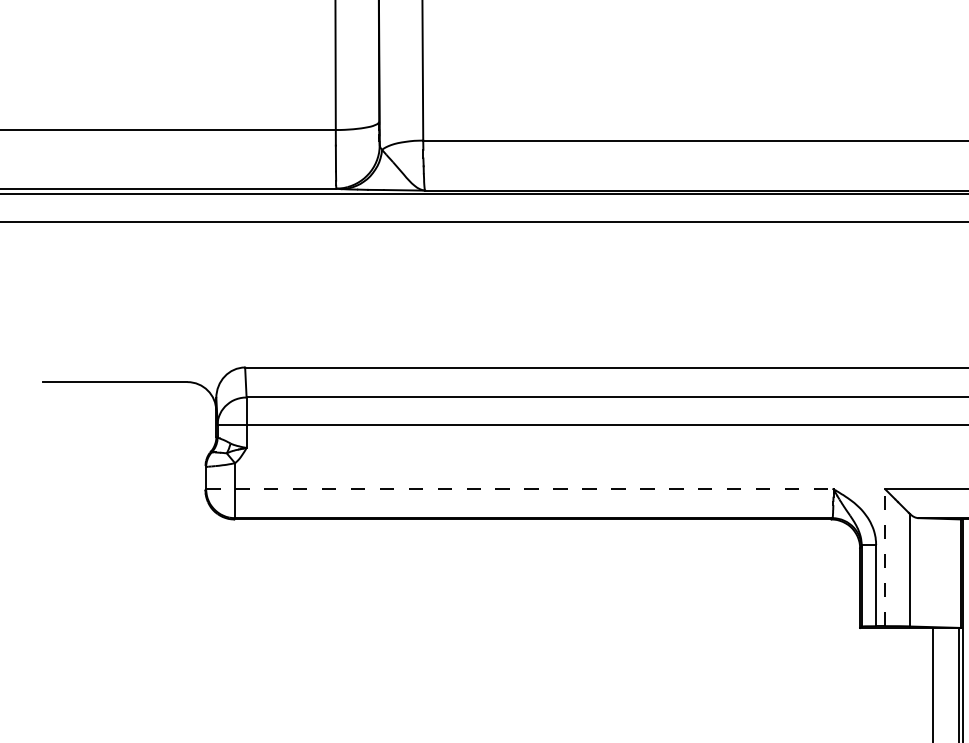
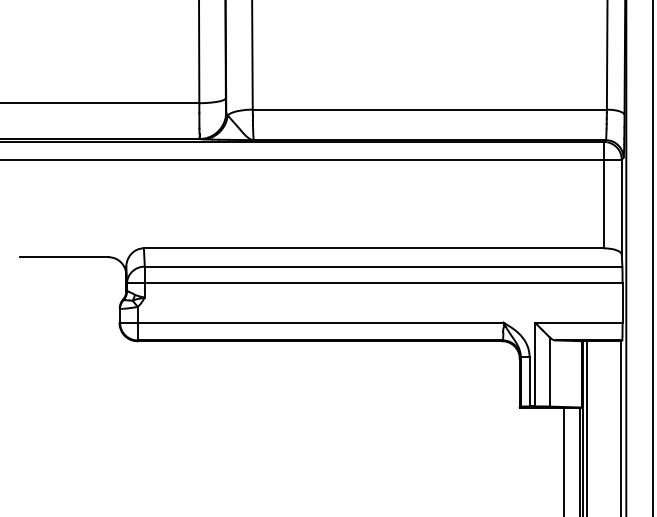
line: (519, 488) -> (311, 322), dashed -> solid
line: (885, 557) -> (535, 364), dashed -> solid

